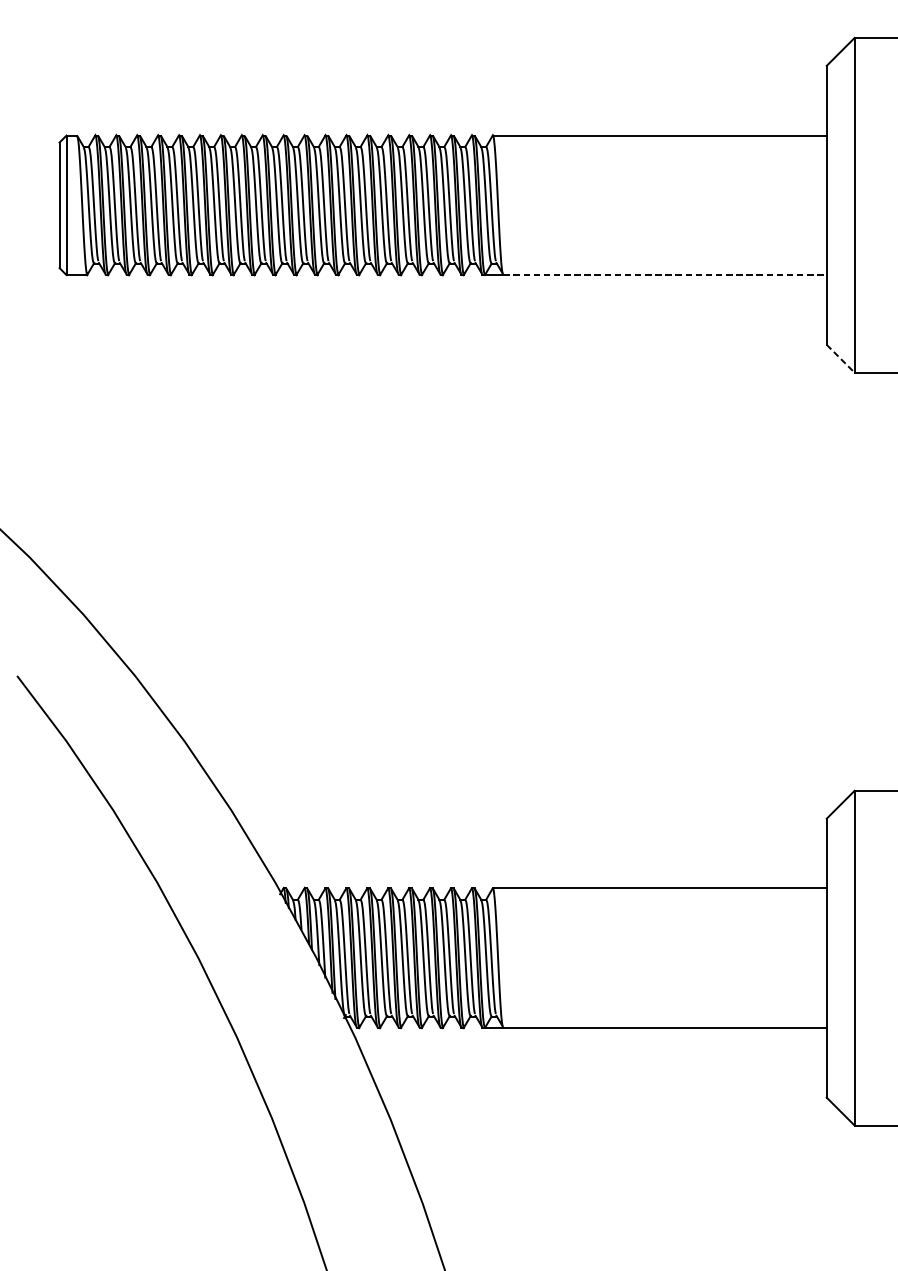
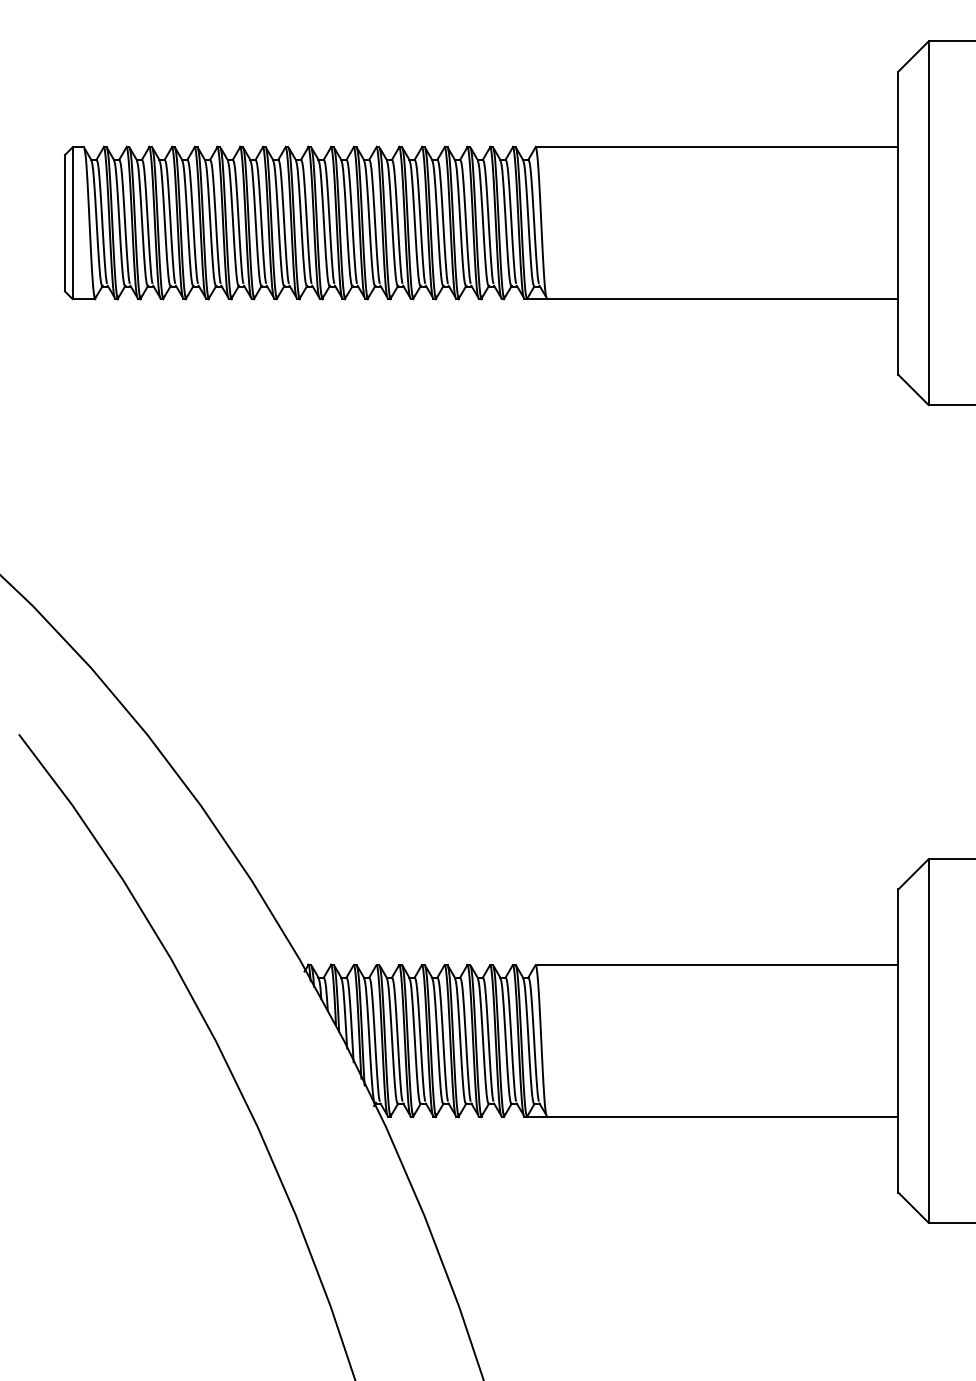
line: (664, 275) -> (722, 299), dashed -> solid
line: (840, 359) -> (913, 390), dashed -> solid

